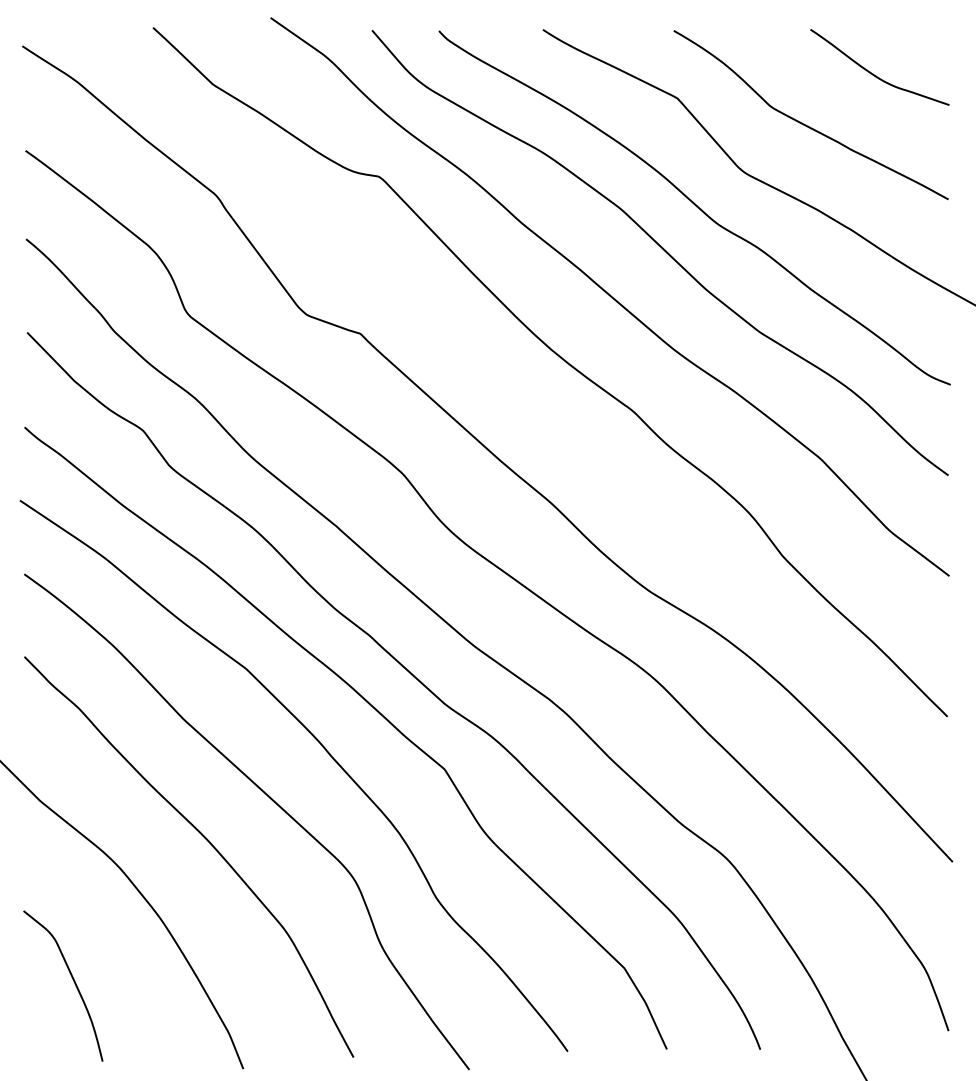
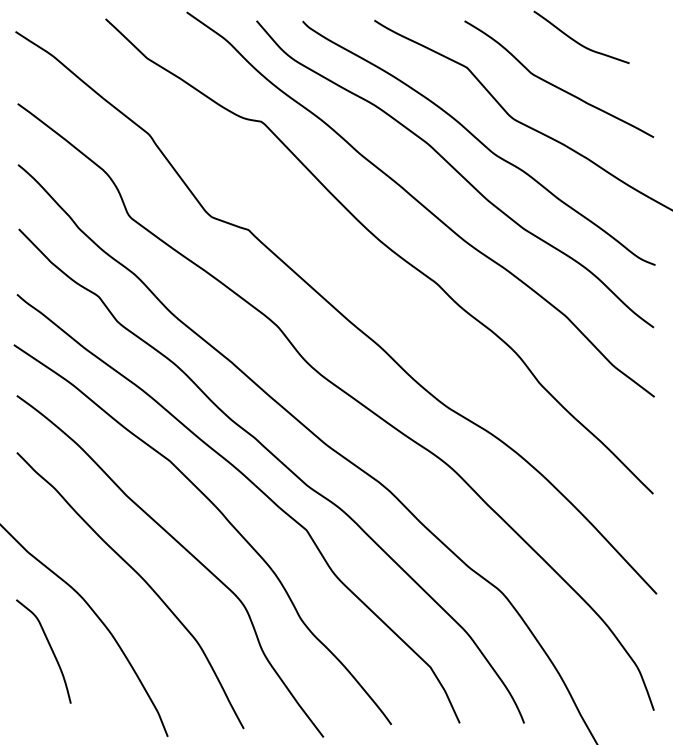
curve: (876, 74) -> (579, 42), moved
curve: (73, 982) -> (50, 649), moved

